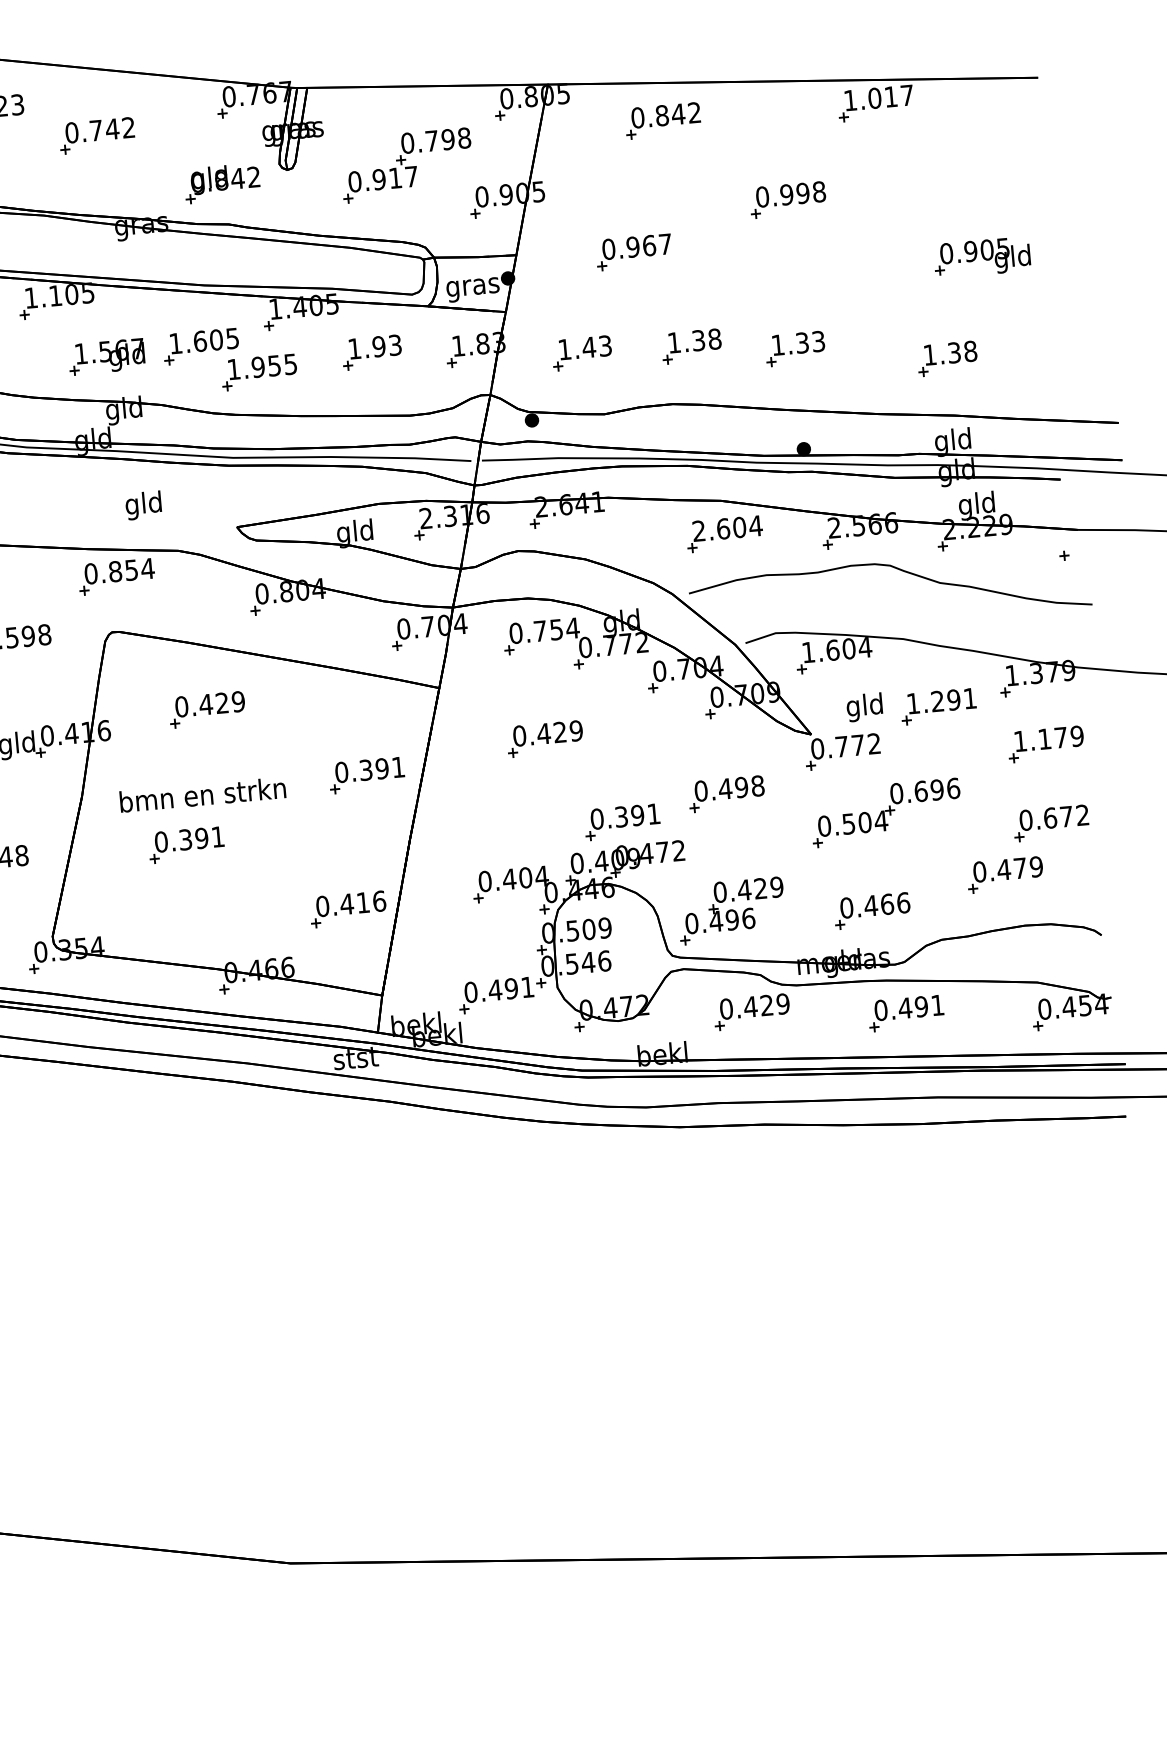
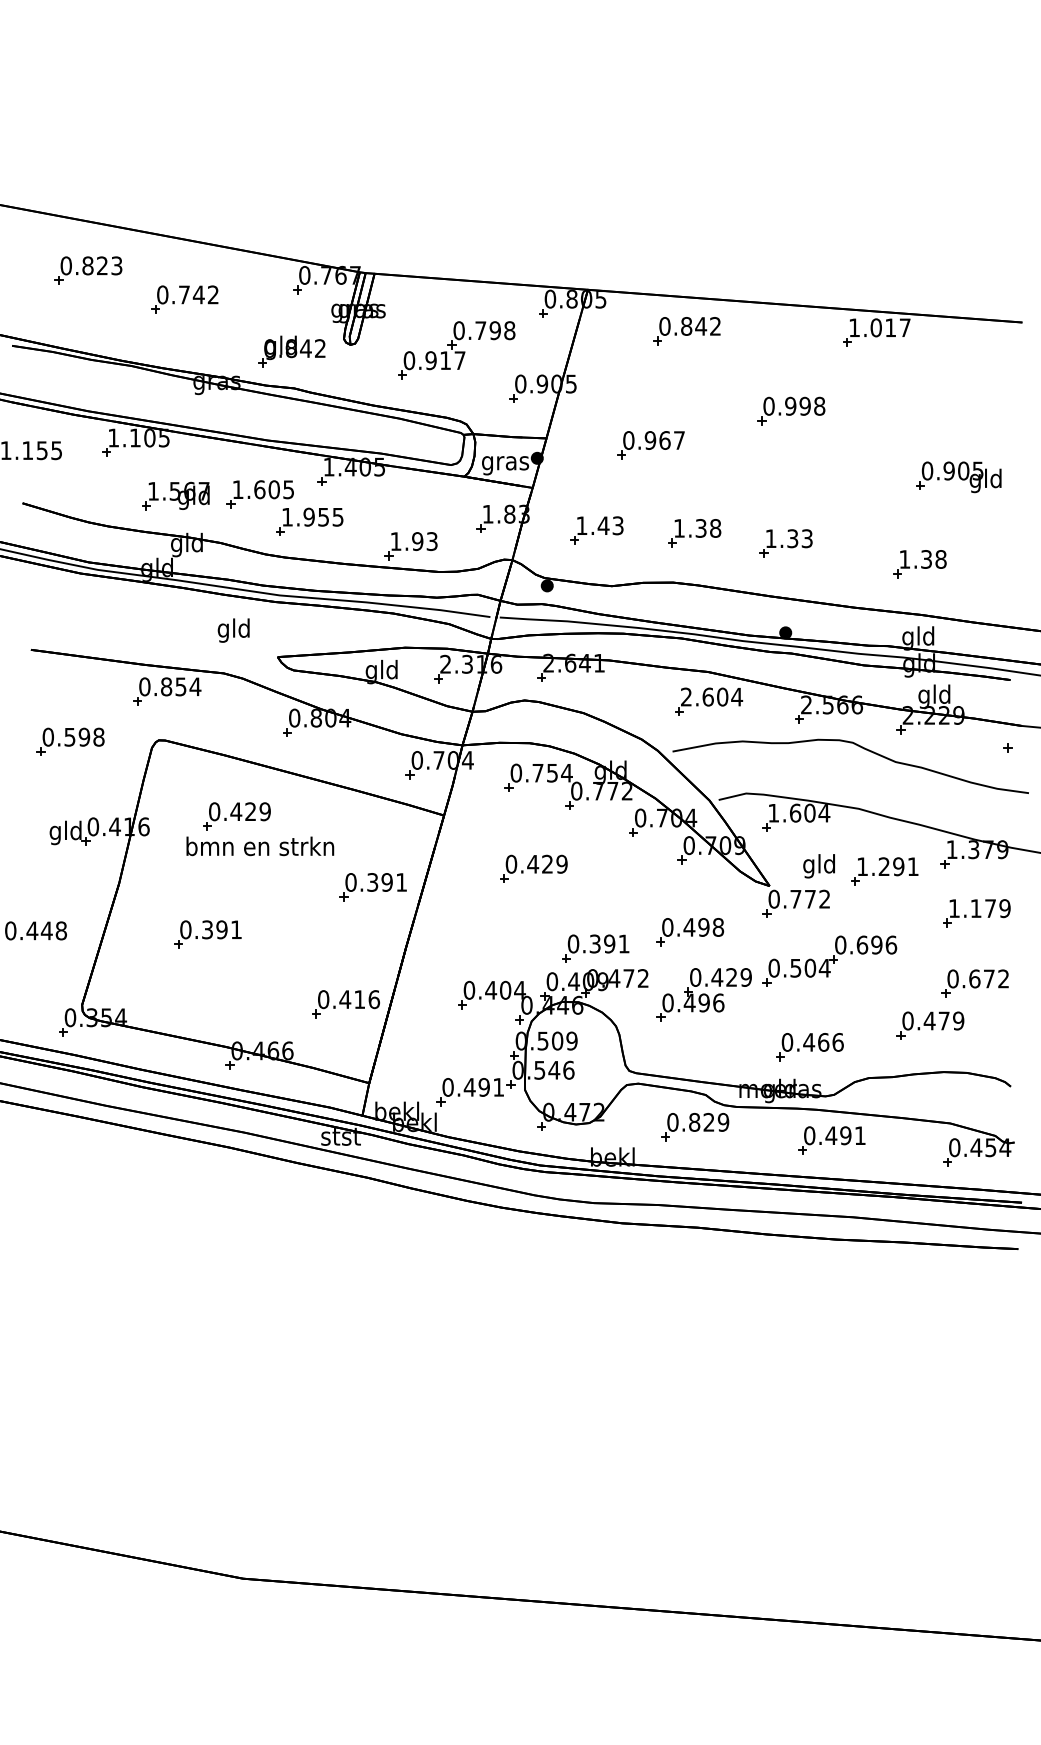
part: (371, 352) -> (410, 546), moved
text: (143, 505) -> (233, 630), moved
text: (203, 794) -> (260, 846), moved
part: (730, 910) -> (703, 994), moved
text: (750, 1005) -> (694, 1121), 0.429 -> 0.829

